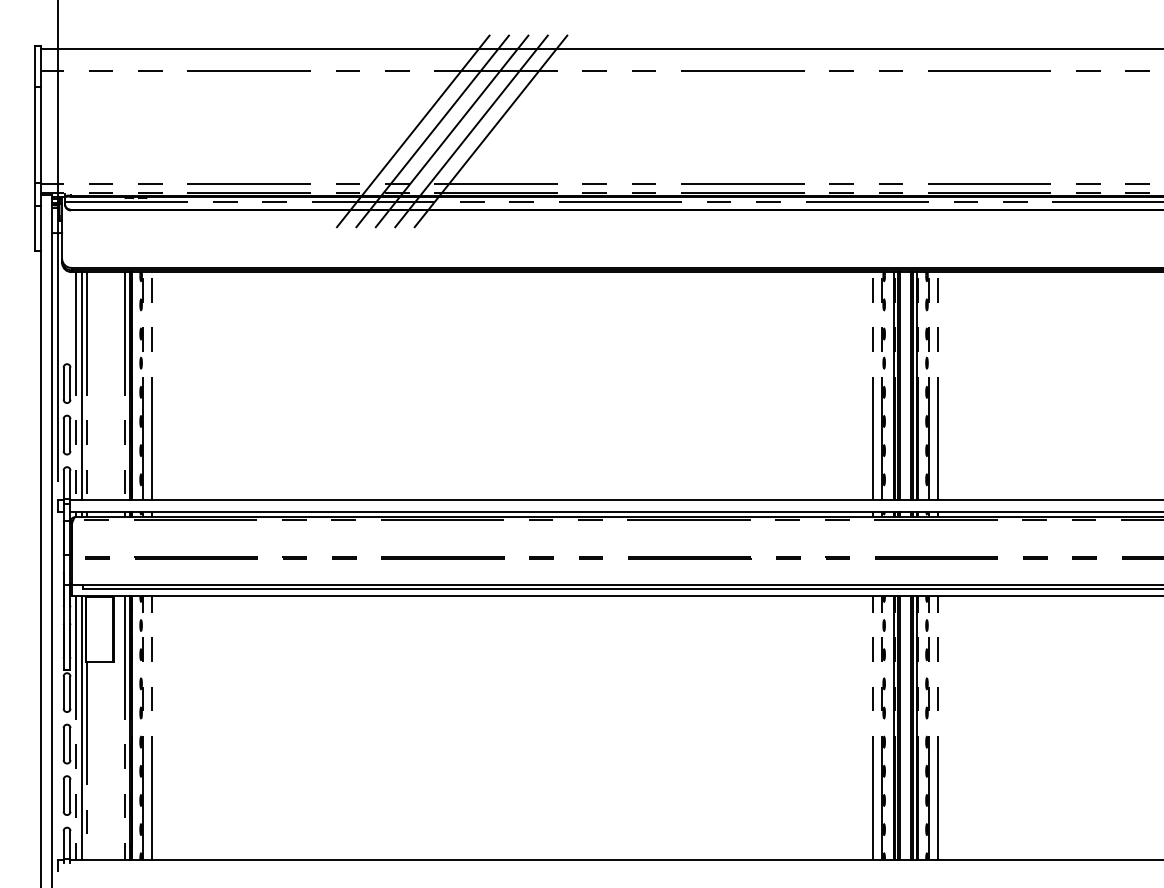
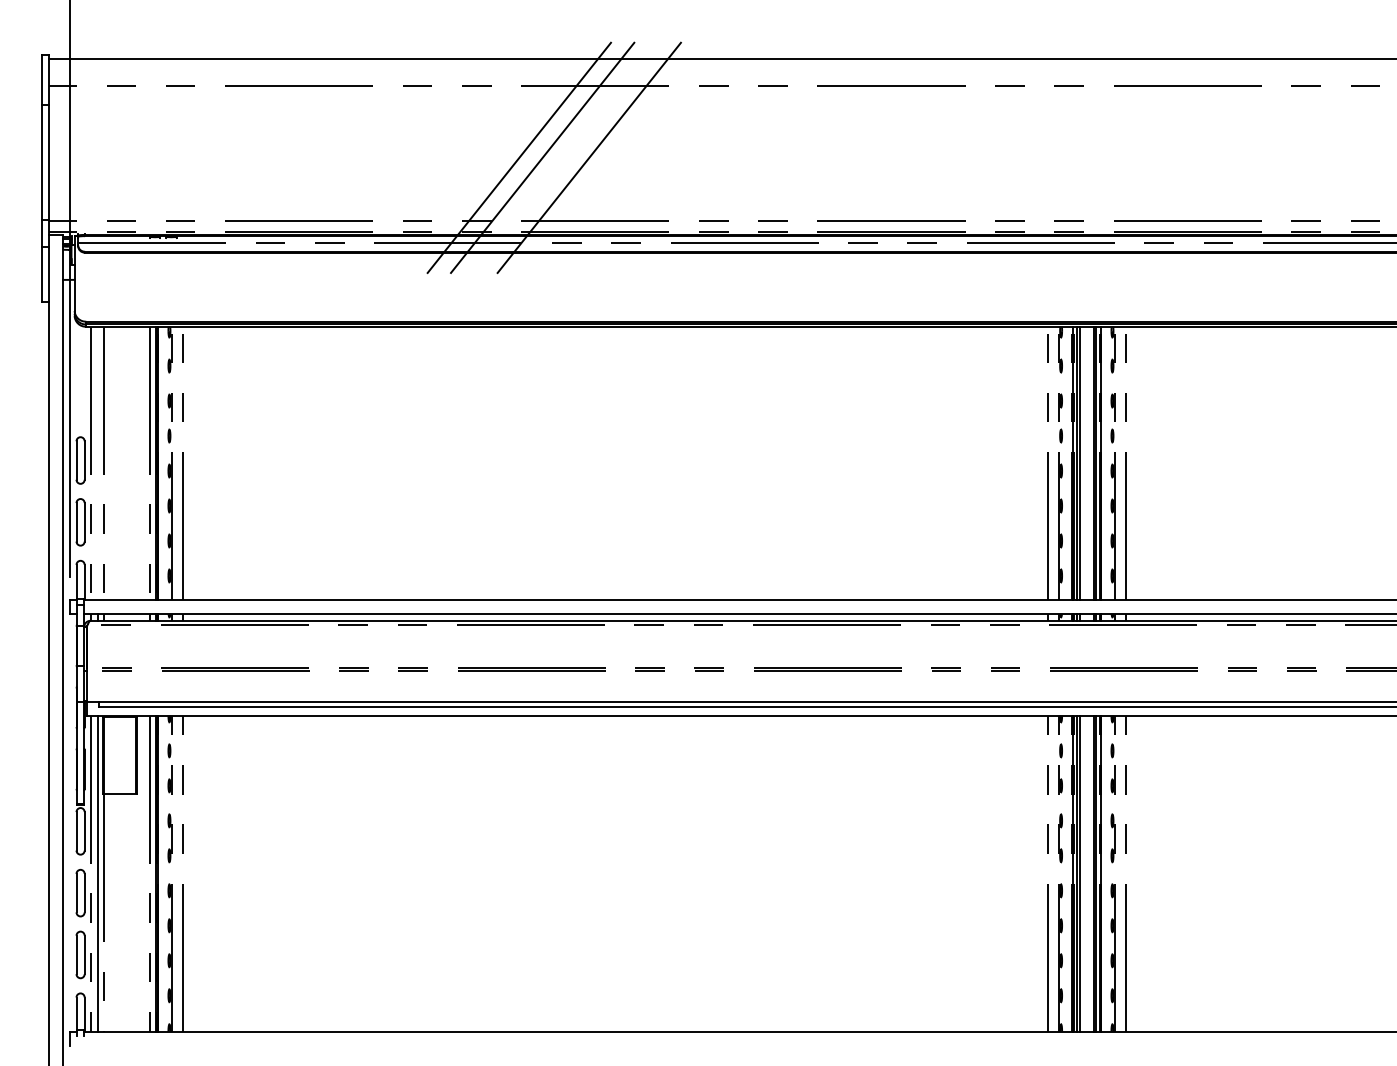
line: (413, 130) -> (496, 156), removed
line: (471, 130) -> (565, 156), removed
line: (81, 385) -> (97, 462), removed

